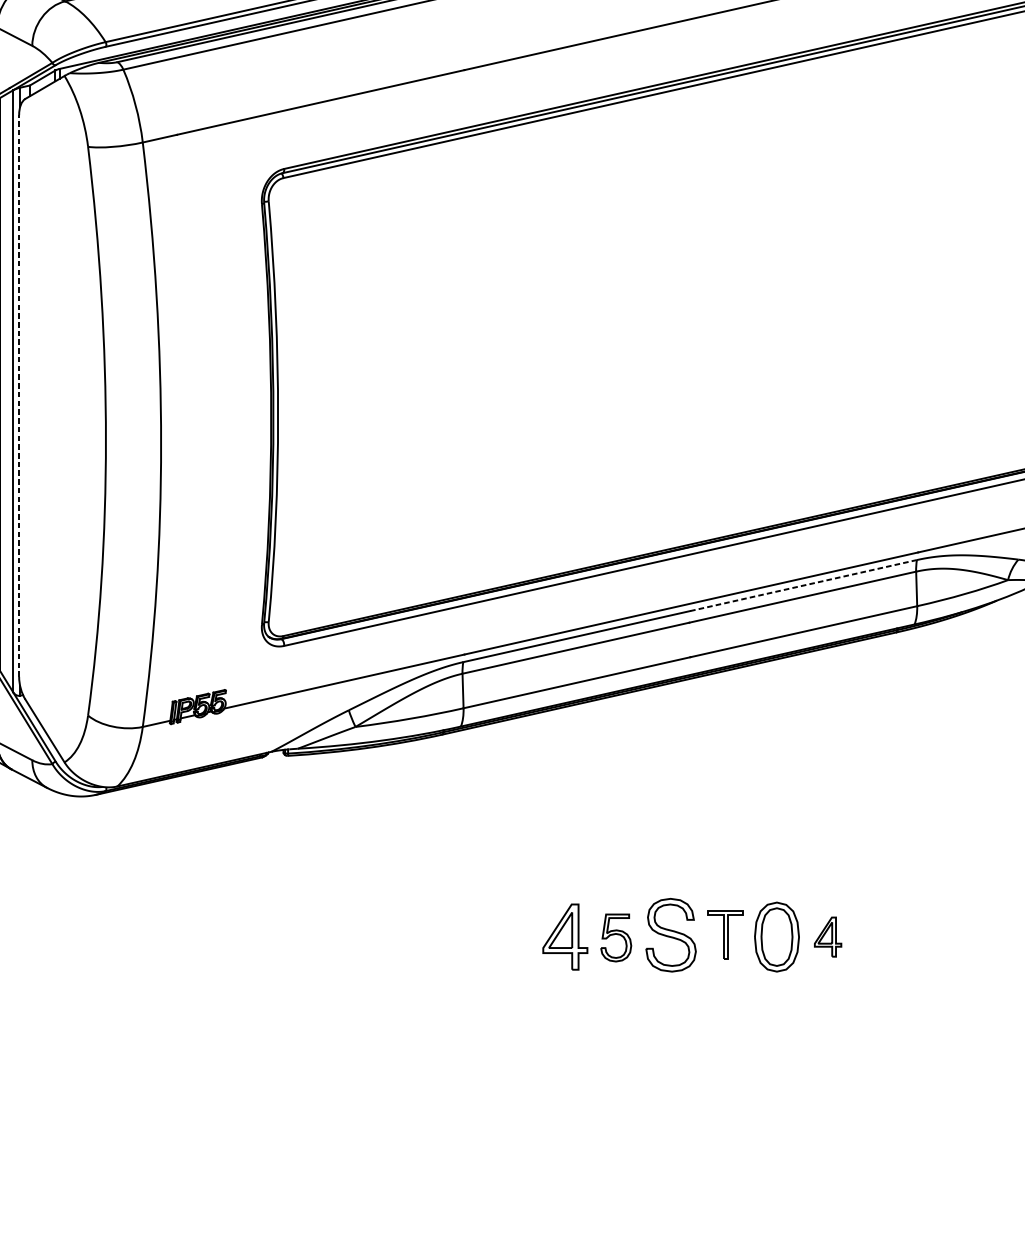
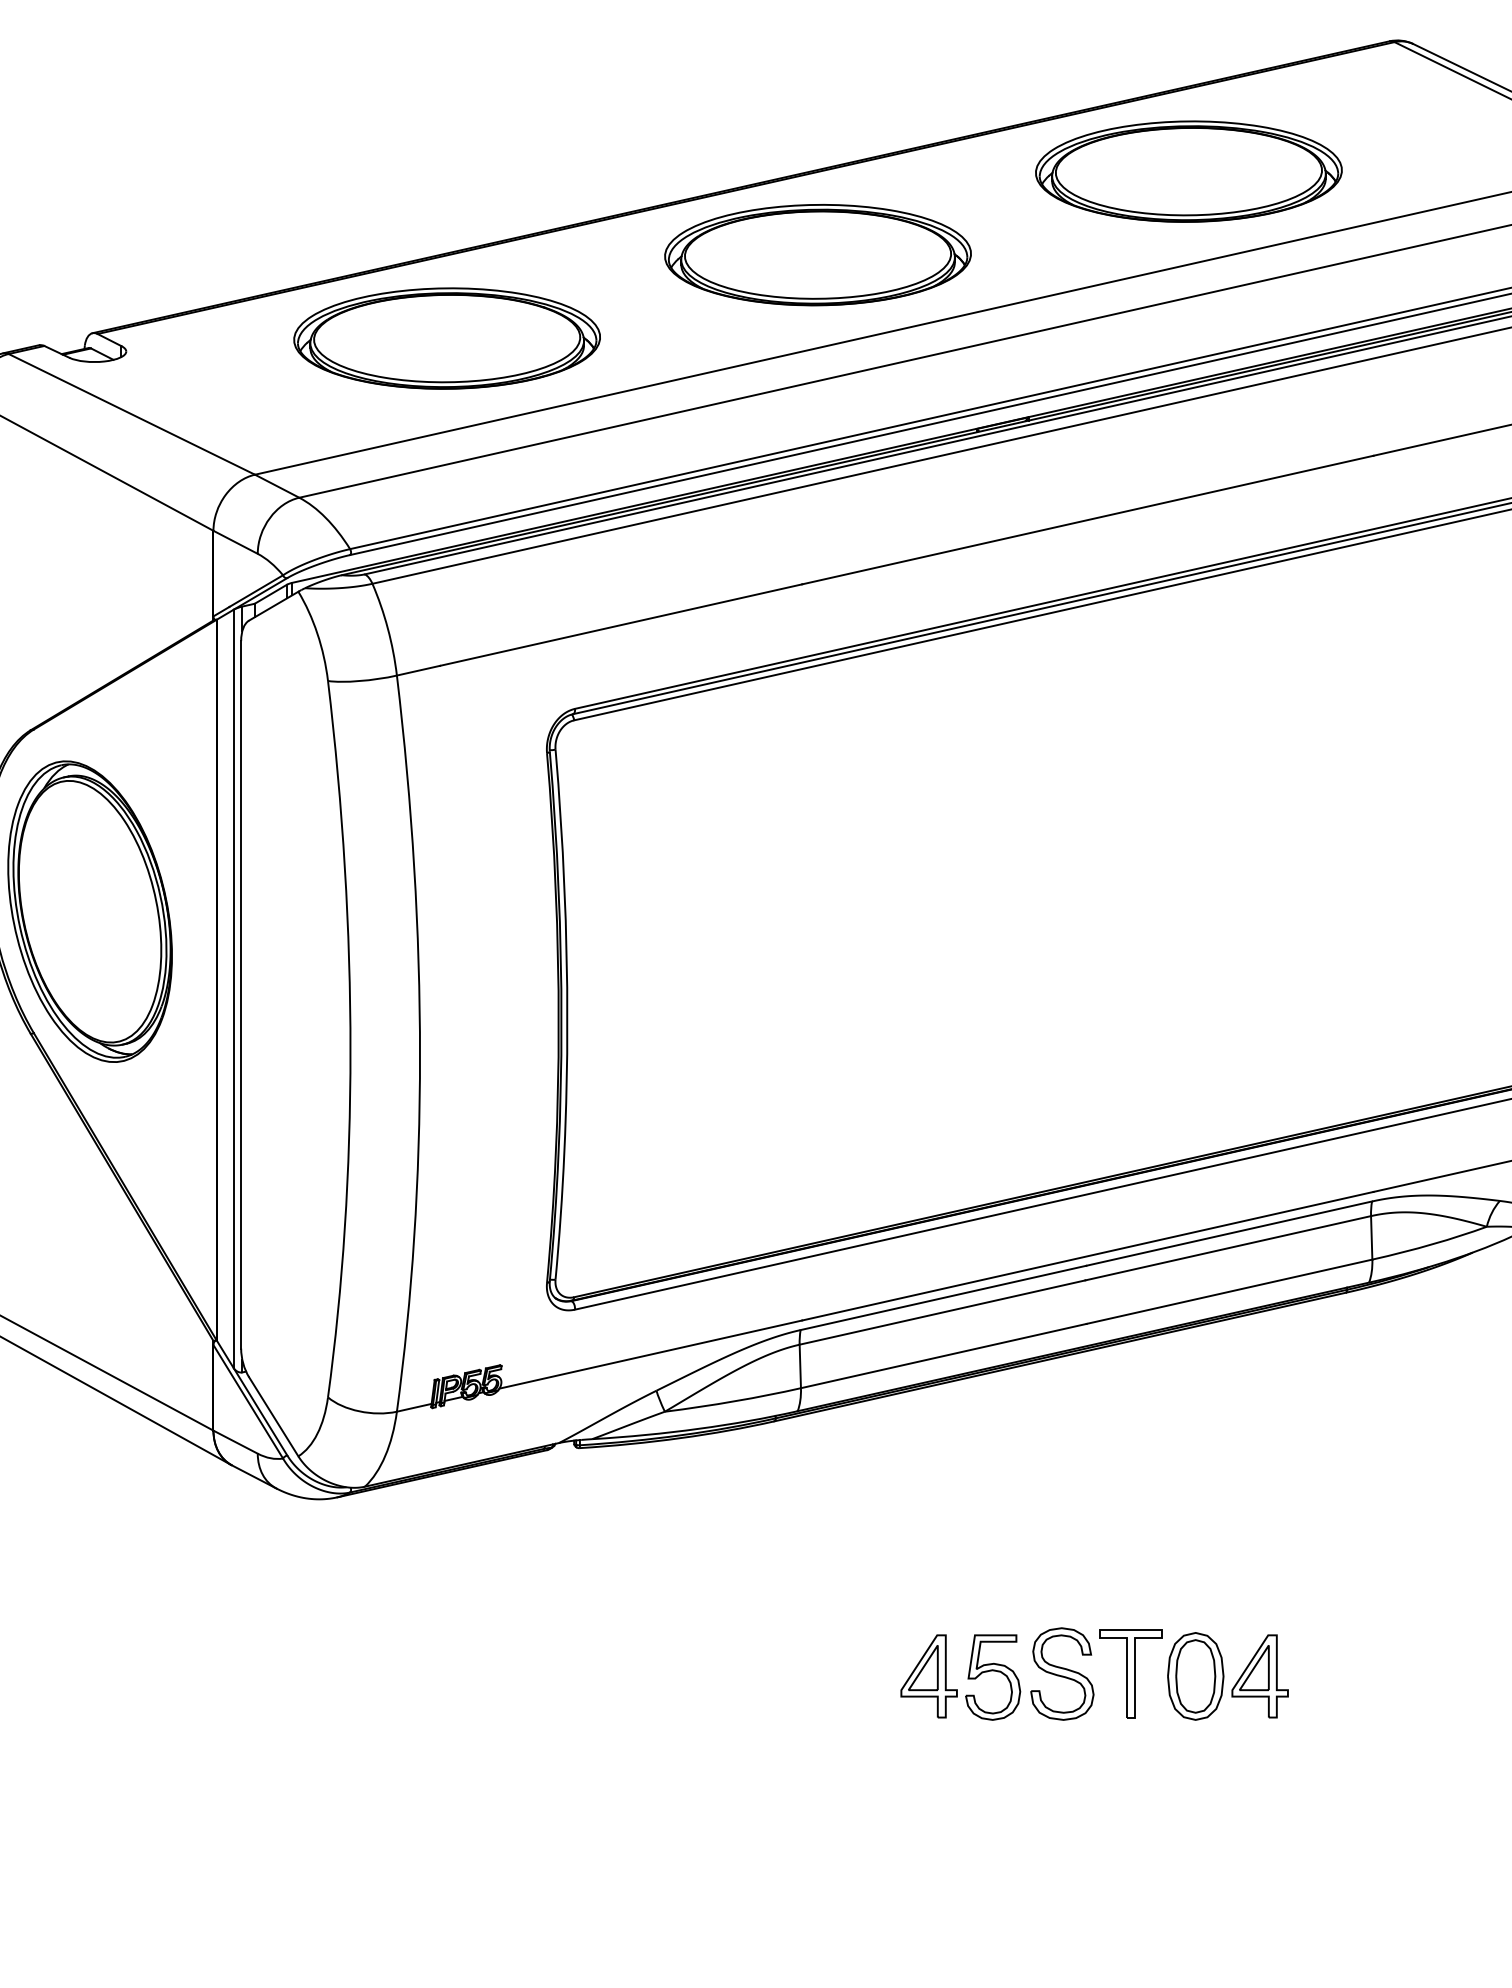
line: (19, 395) -> (241, 994), dashed -> solid
line: (803, 585) -> (1229, 1233), dashed -> solid
part: (725, 934) -> (1130, 1673), size x1.43
part: (616, 937) -> (993, 1677), size x1.43
part: (827, 937) -> (1259, 1676), size x1.67

